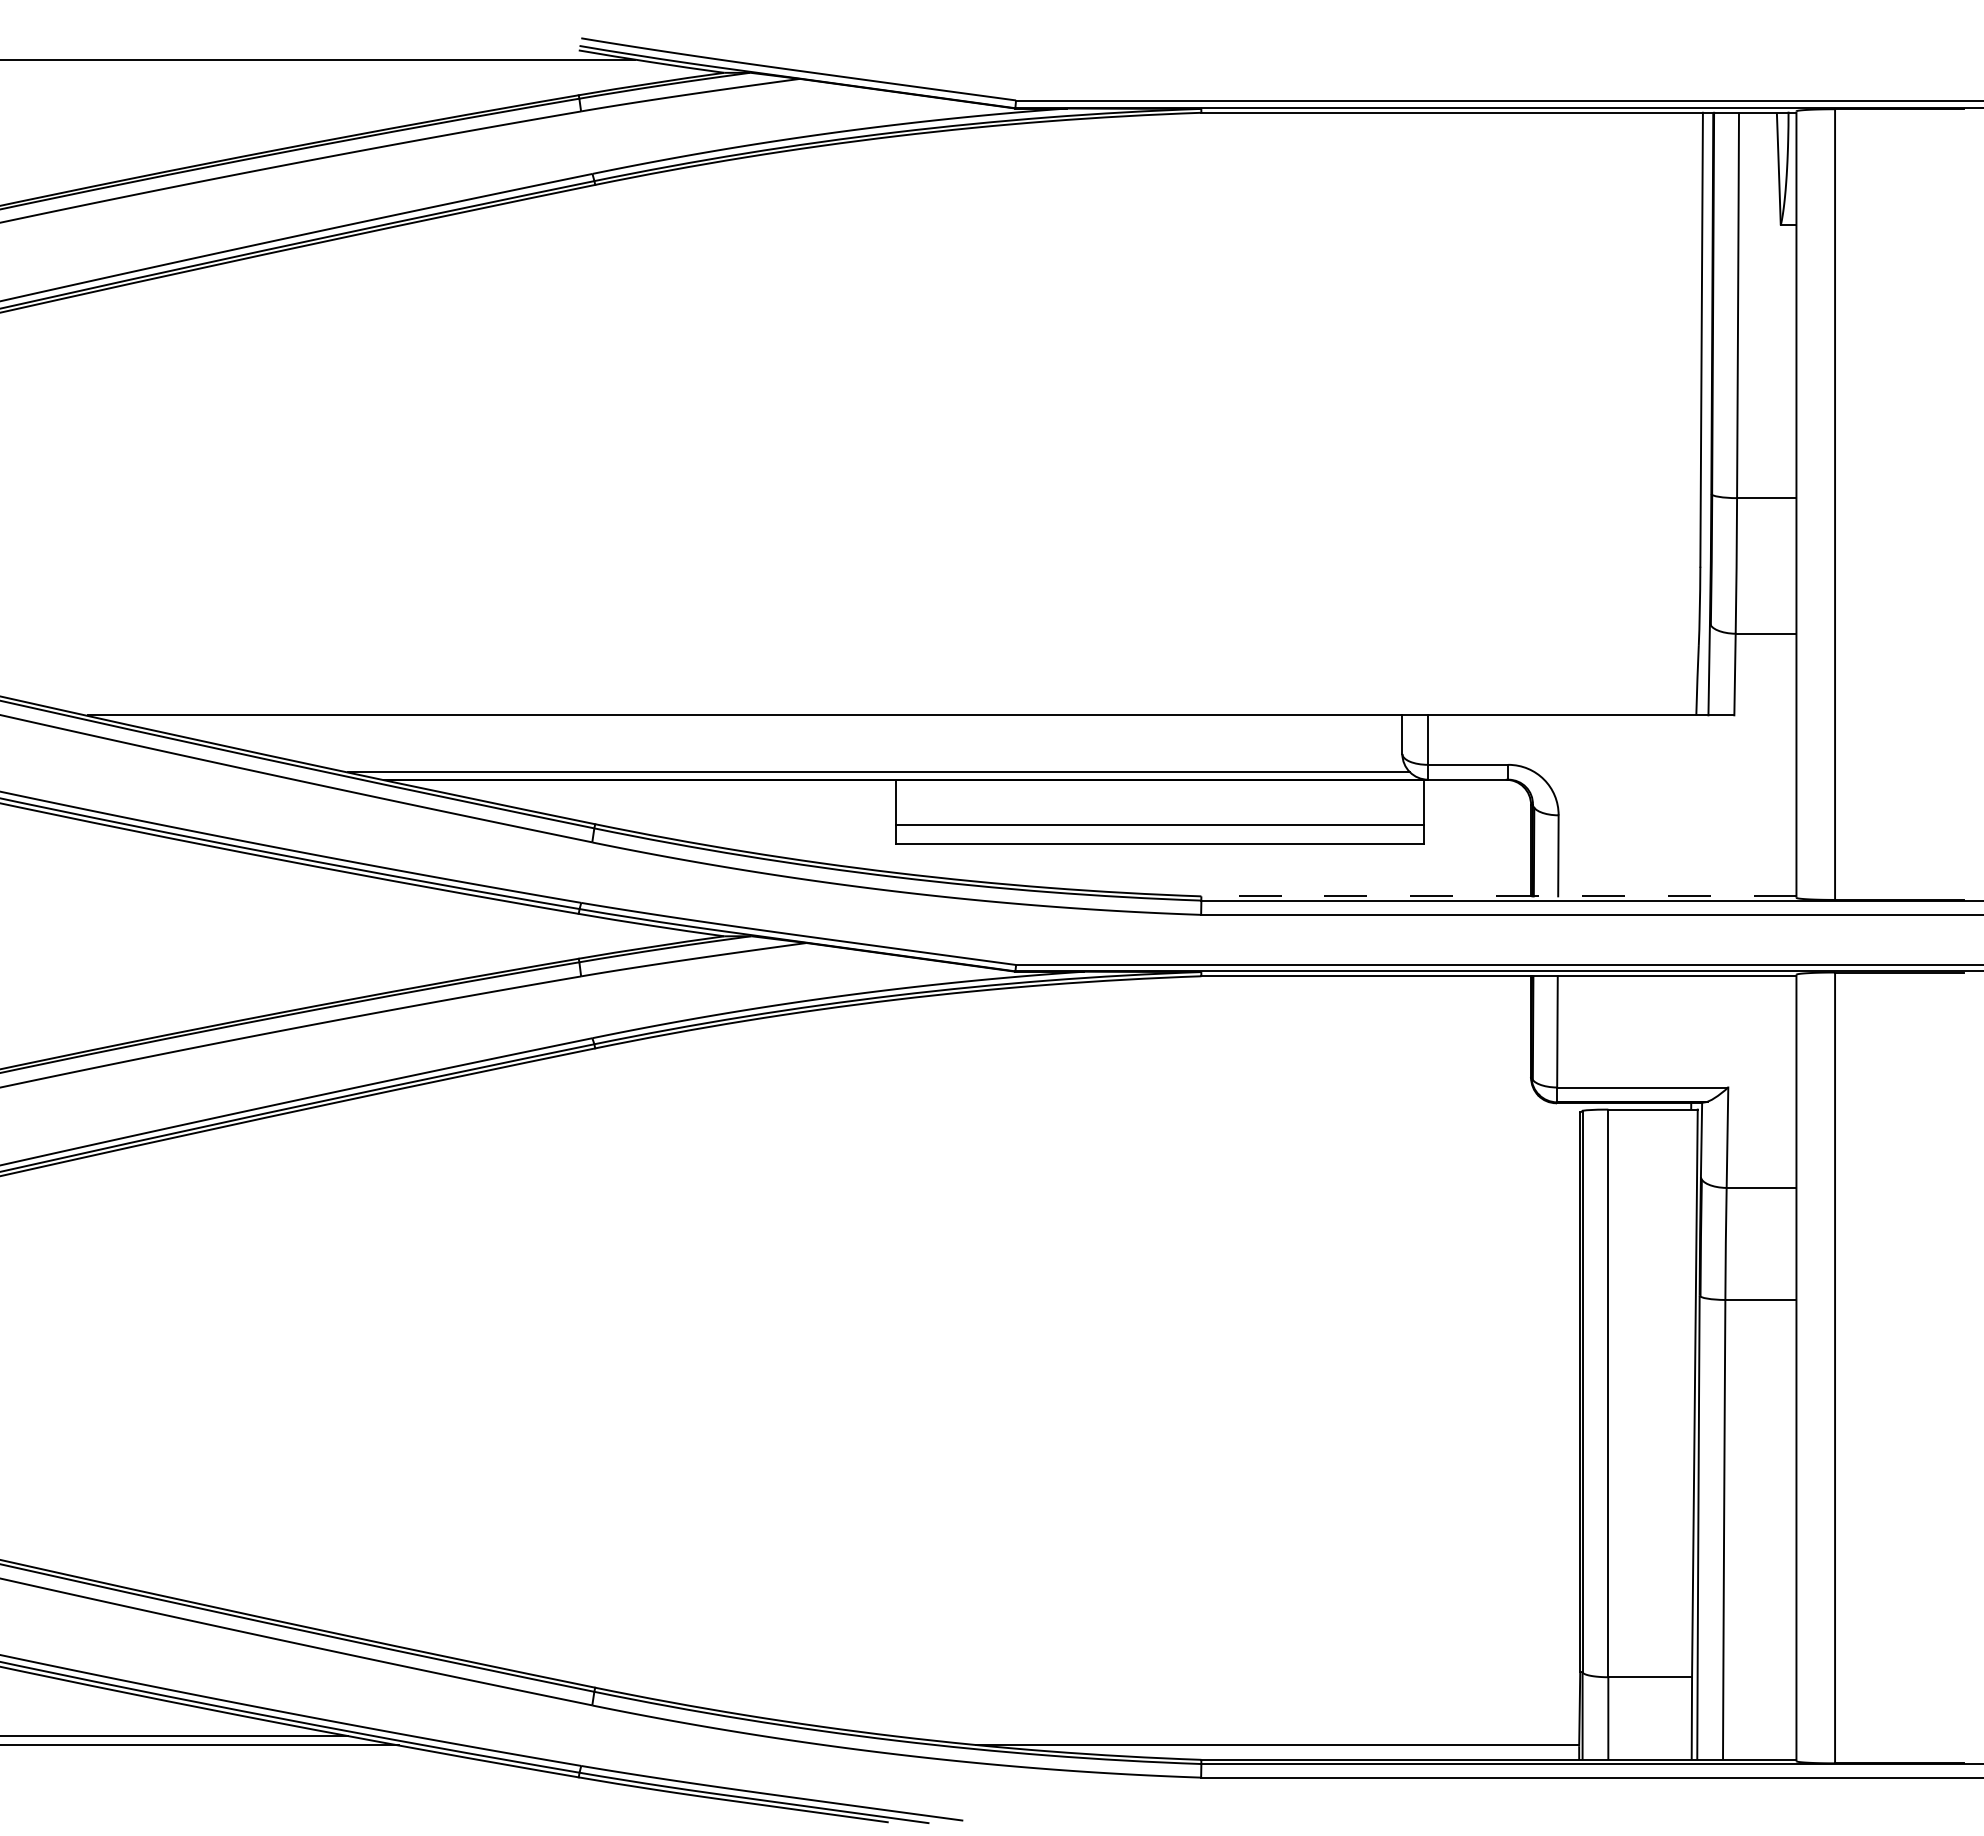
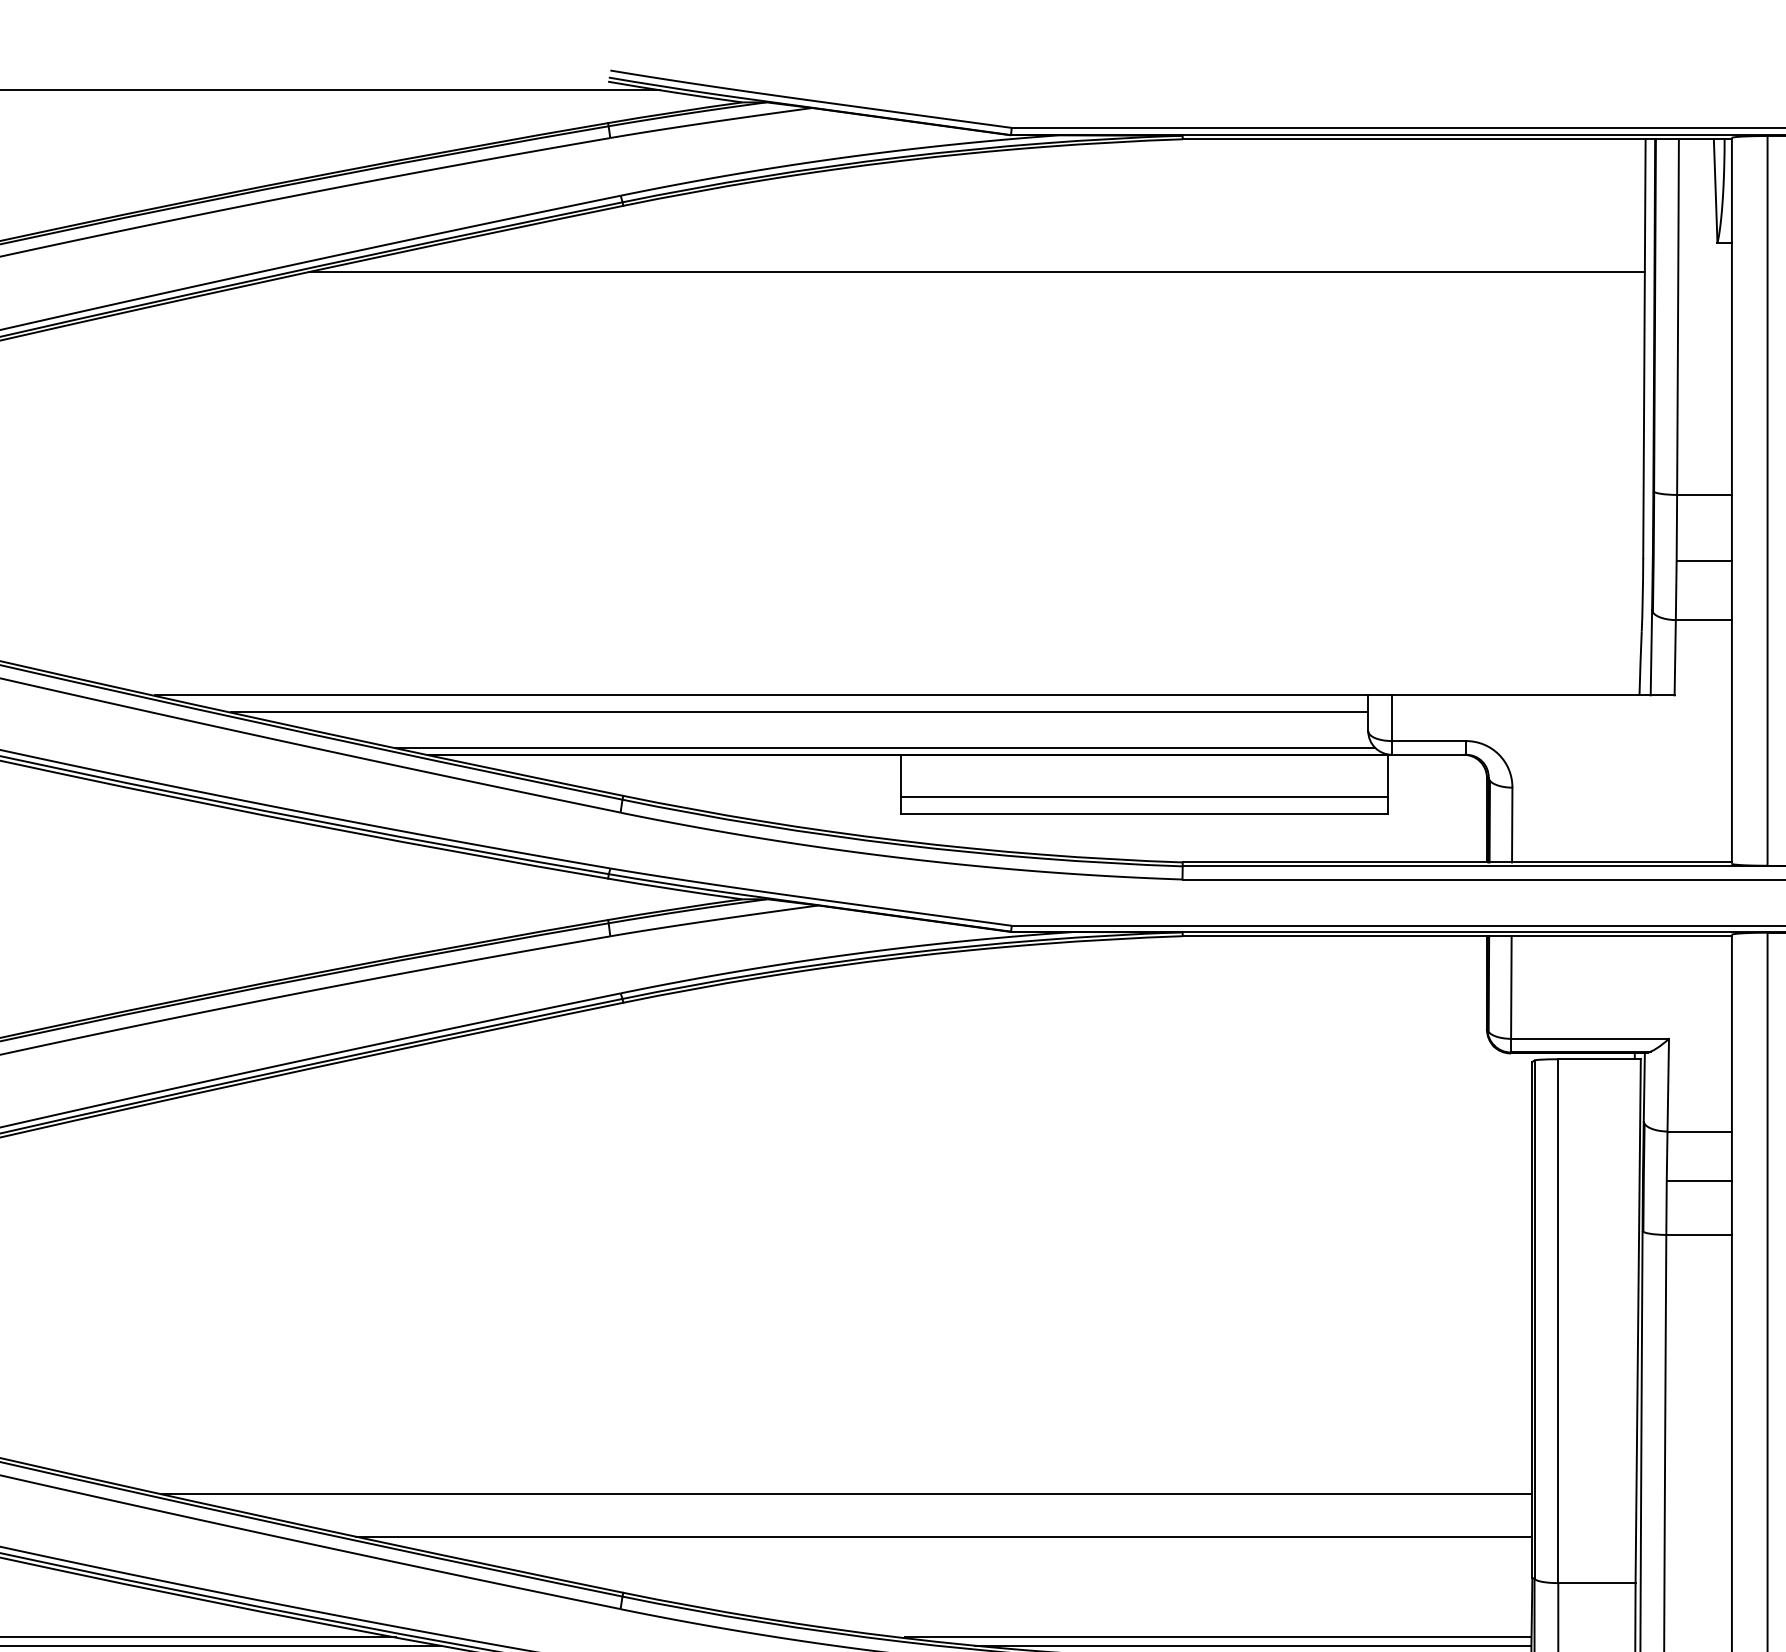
line: (978, 256) -> (977, 271), added
line: (1766, 569) -> (1704, 560), added
line: (786, 733) -> (799, 712), added
line: (1498, 896) -> (1456, 862), dashed -> solid
line: (1760, 1241) -> (1698, 1180), added
line: (837, 1580) -> (846, 1493), added
line: (942, 1626) -> (943, 1536), added
line: (1239, 1735) -> (1217, 1636), added

